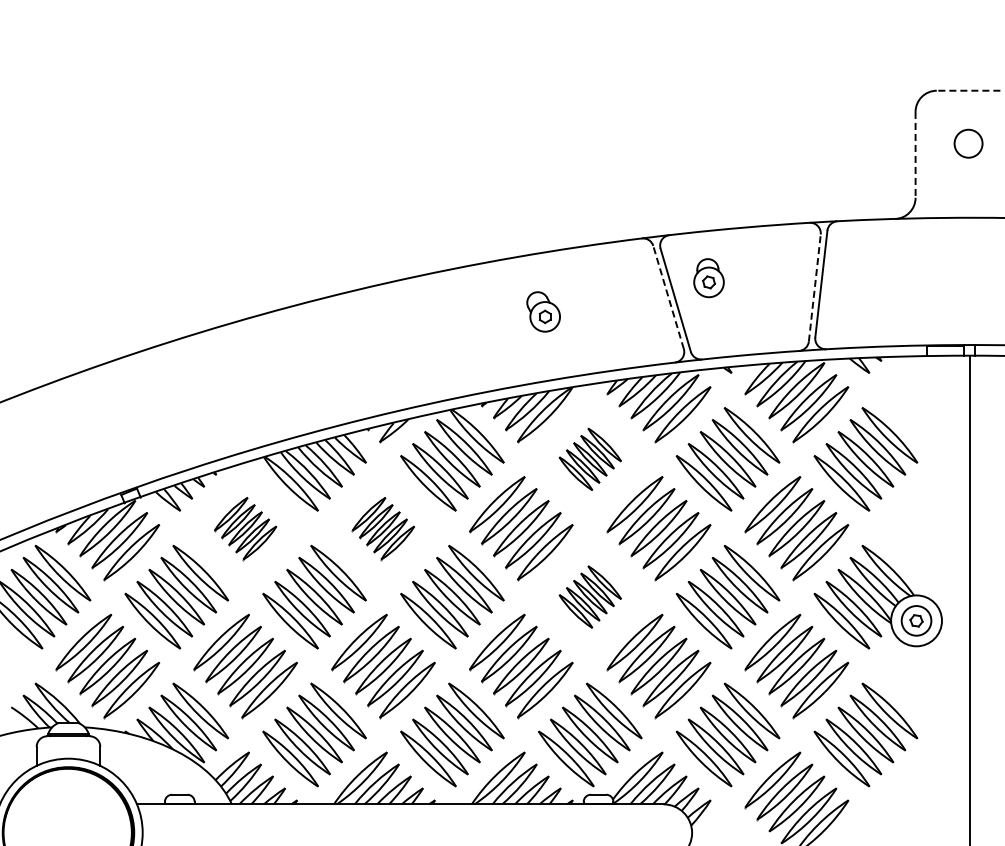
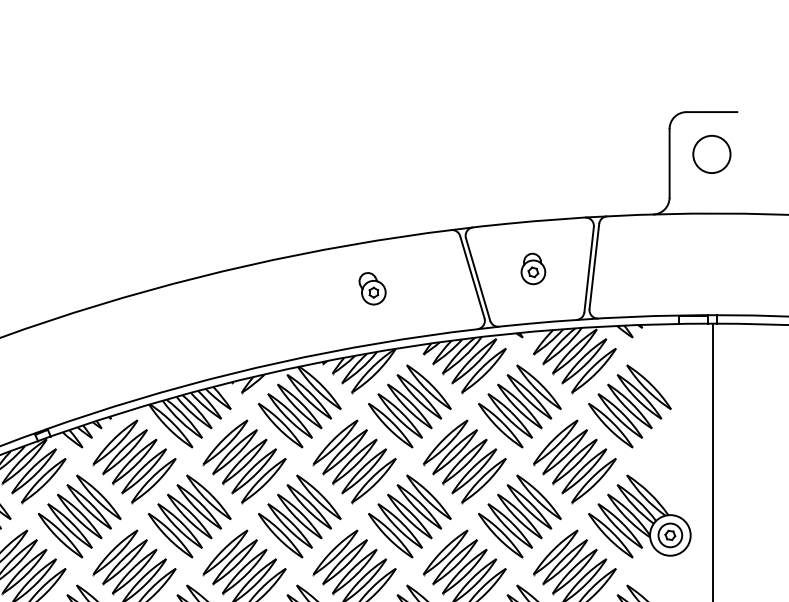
line: (968, 90) -> (711, 111), dashed -> solid
circle: (968, 143) -> (711, 154), size x1.67
line: (915, 154) -> (669, 163), dashed -> solid
part: (708, 278) -> (532, 269), moved
line: (814, 288) -> (588, 270), dashed -> solid
line: (668, 297) -> (472, 277), dashed -> solid
part: (590, 459) -> (410, 406), size x1.67
part: (245, 528) -> (134, 461), size x1.67
part: (383, 528) -> (244, 461), size x1.67
part: (590, 596) -> (410, 515), size x1.67

